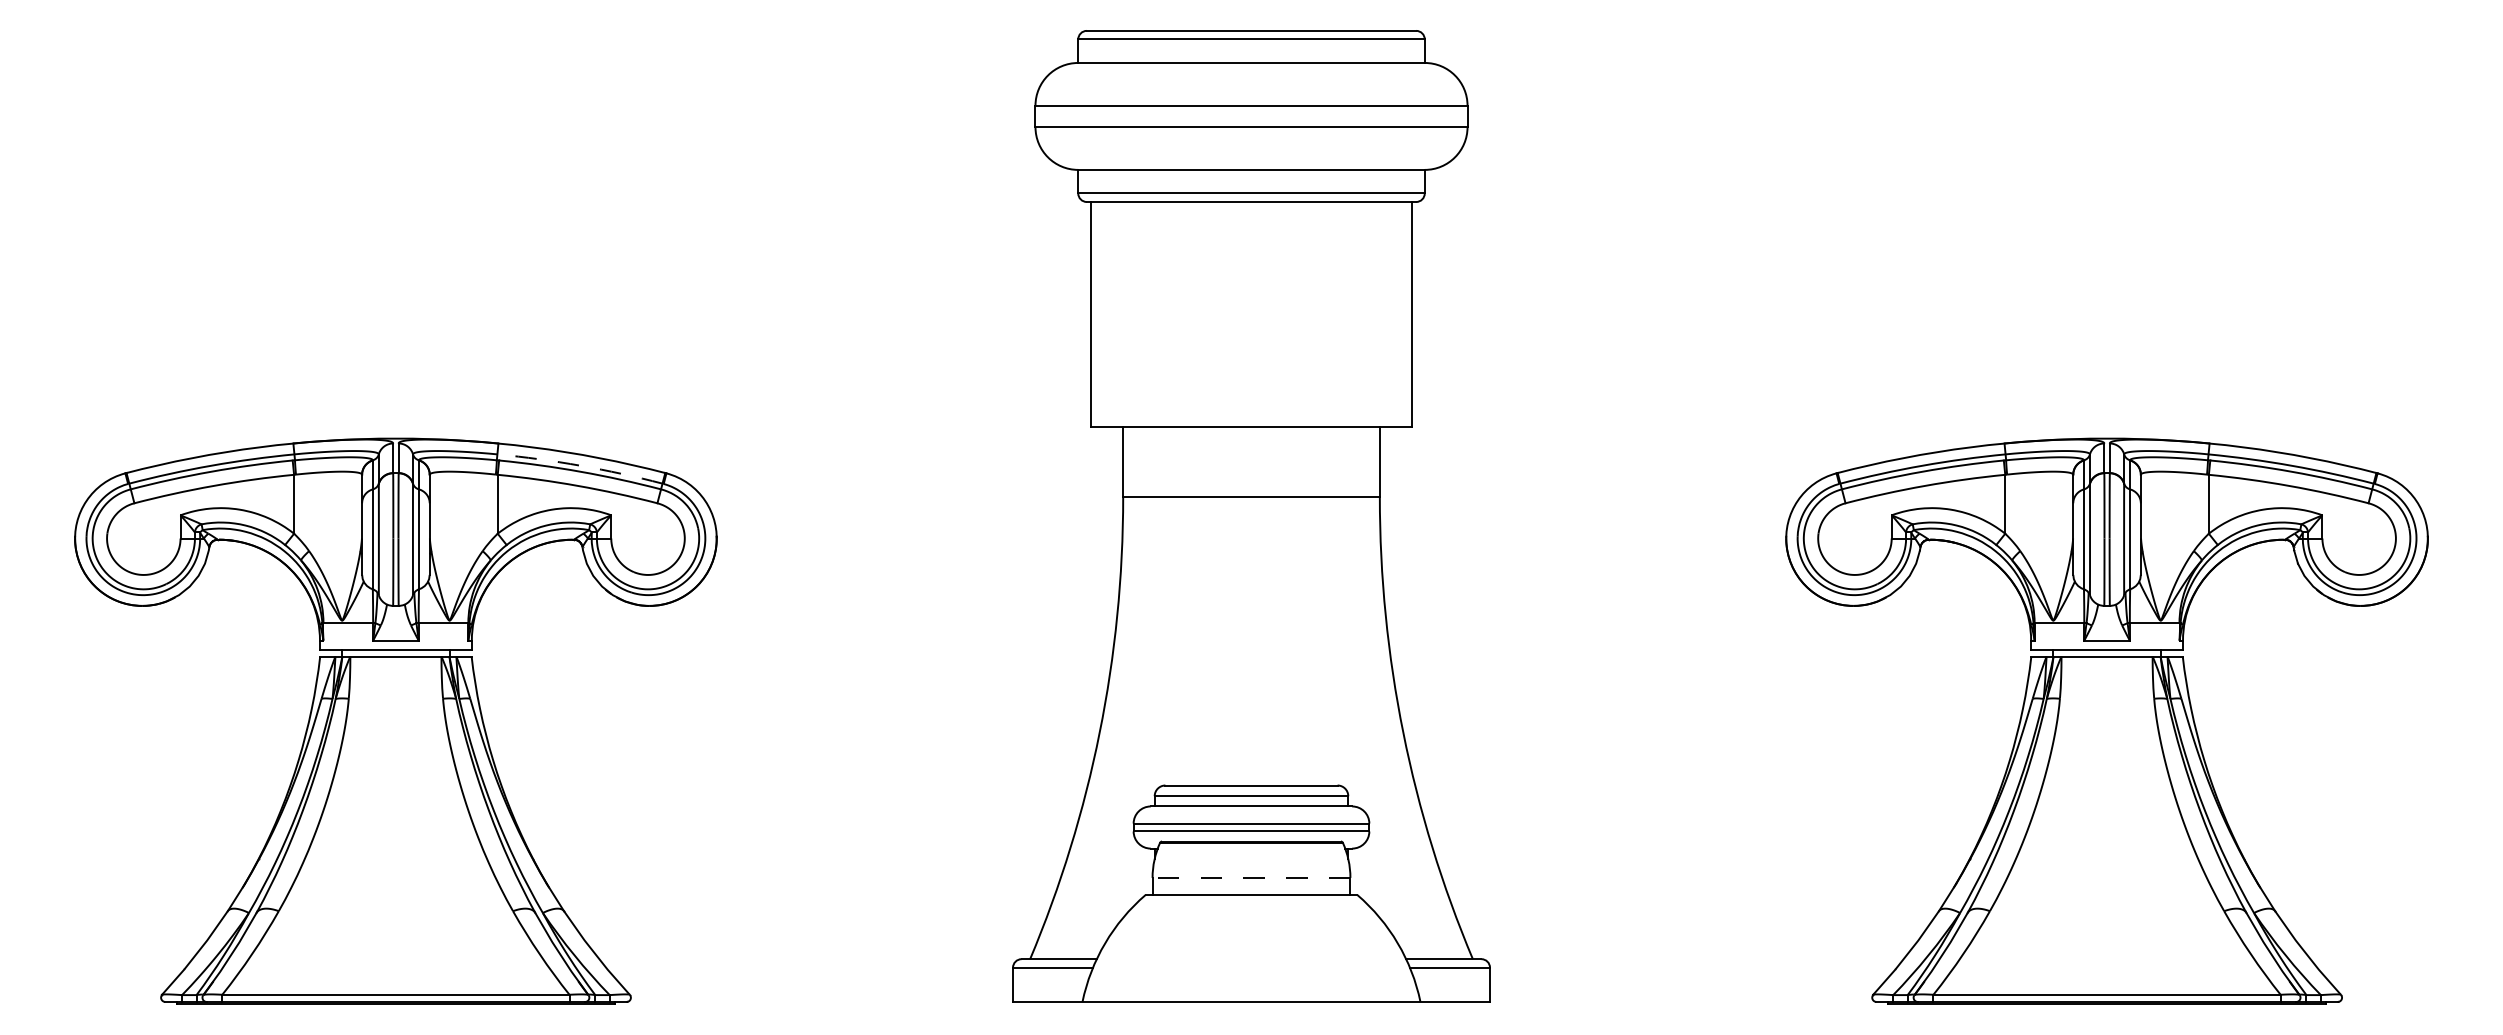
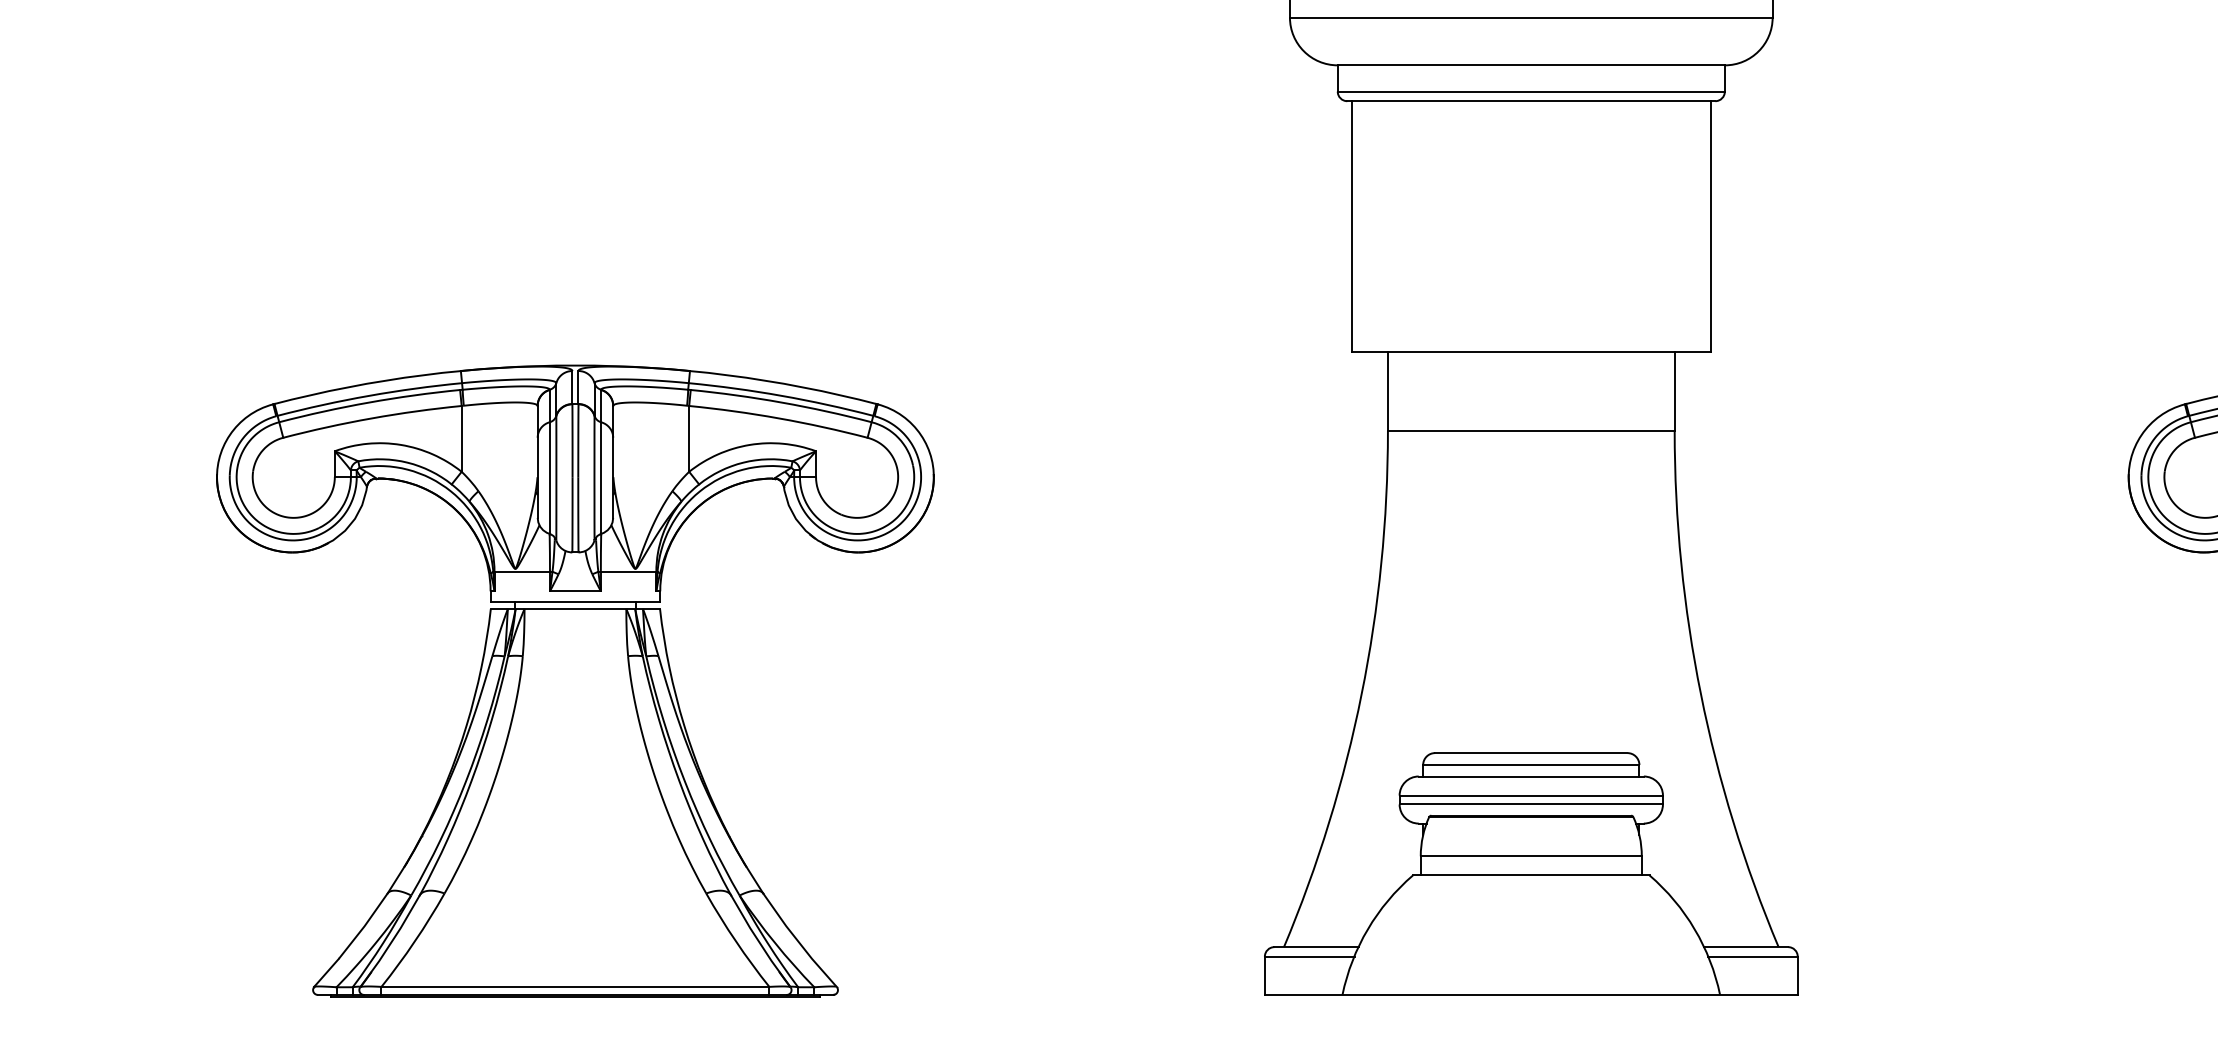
arc: (580, 465) -> (781, 395), dashed -> solid
line: (1251, 877) -> (1531, 855), dashed -> solid

